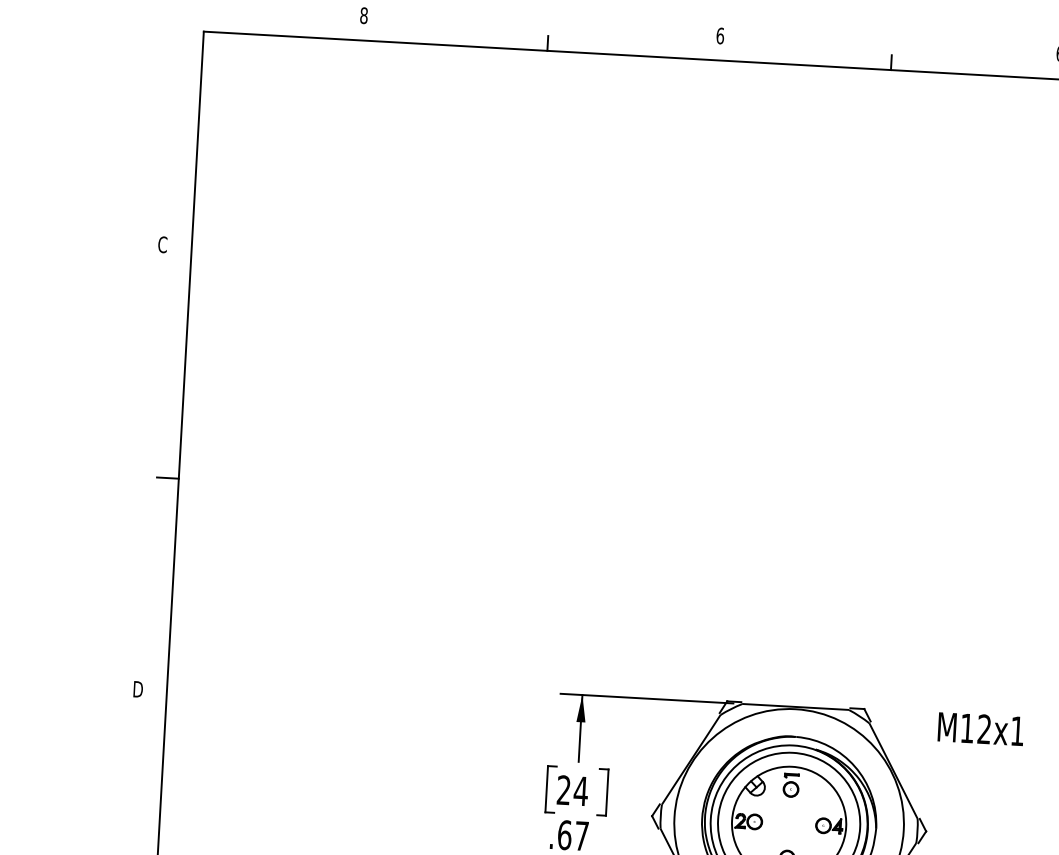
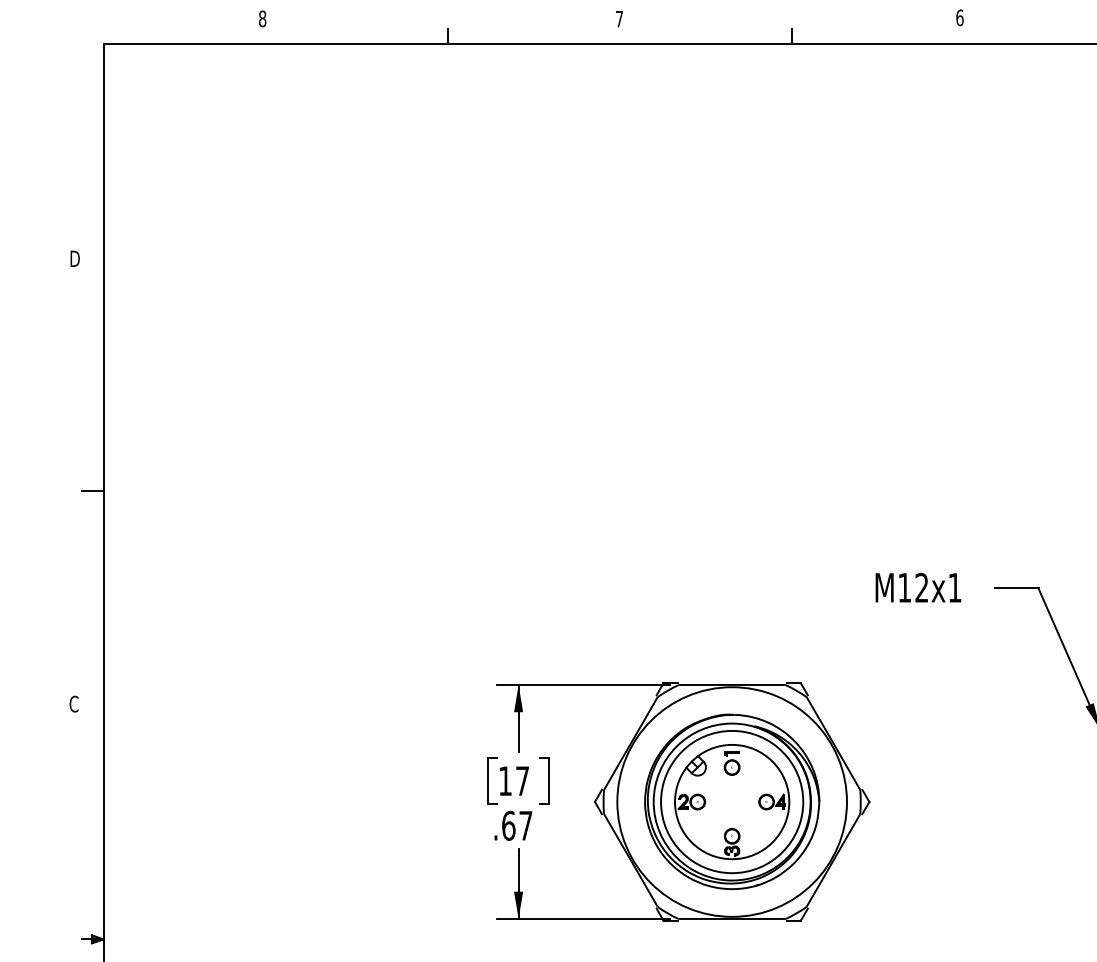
text: (720, 35) -> (619, 18), 6 -> 7
text: (162, 244) -> (74, 258), C -> D
text: (137, 688) -> (74, 703), D -> C
text: (981, 728) -> (918, 587), moved
text: (573, 790) -> (514, 780), 24 -> 17

